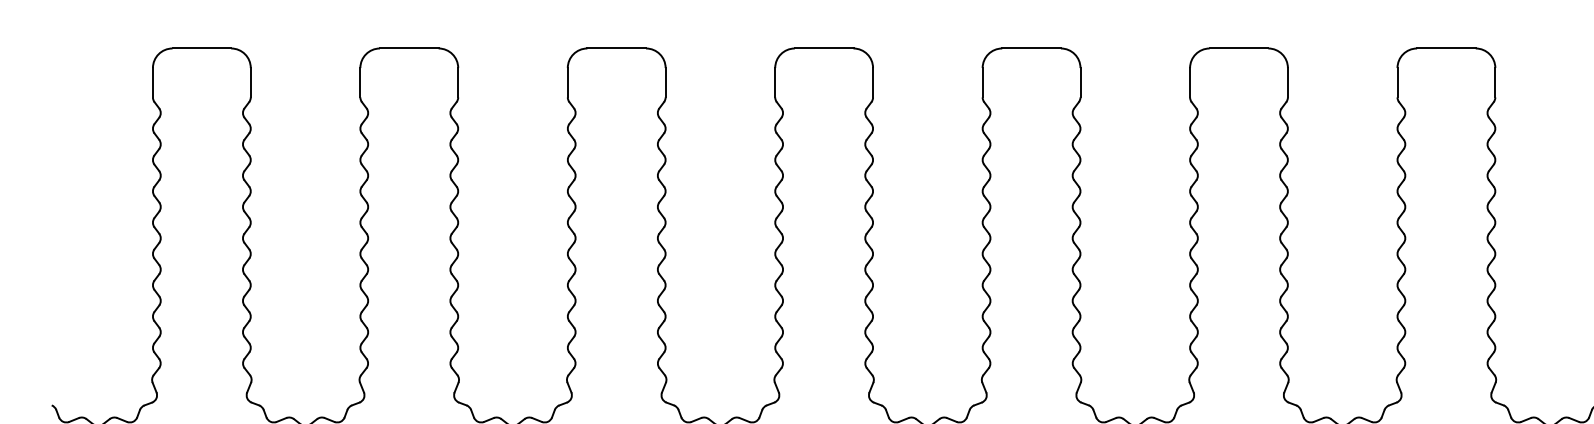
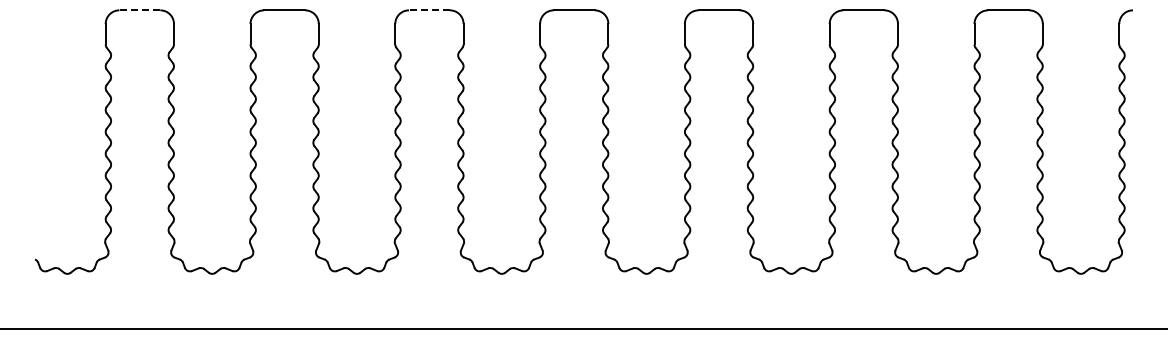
line: (201, 48) -> (139, 10), solid -> dashed
line: (615, 48) -> (428, 10), solid -> dashed

